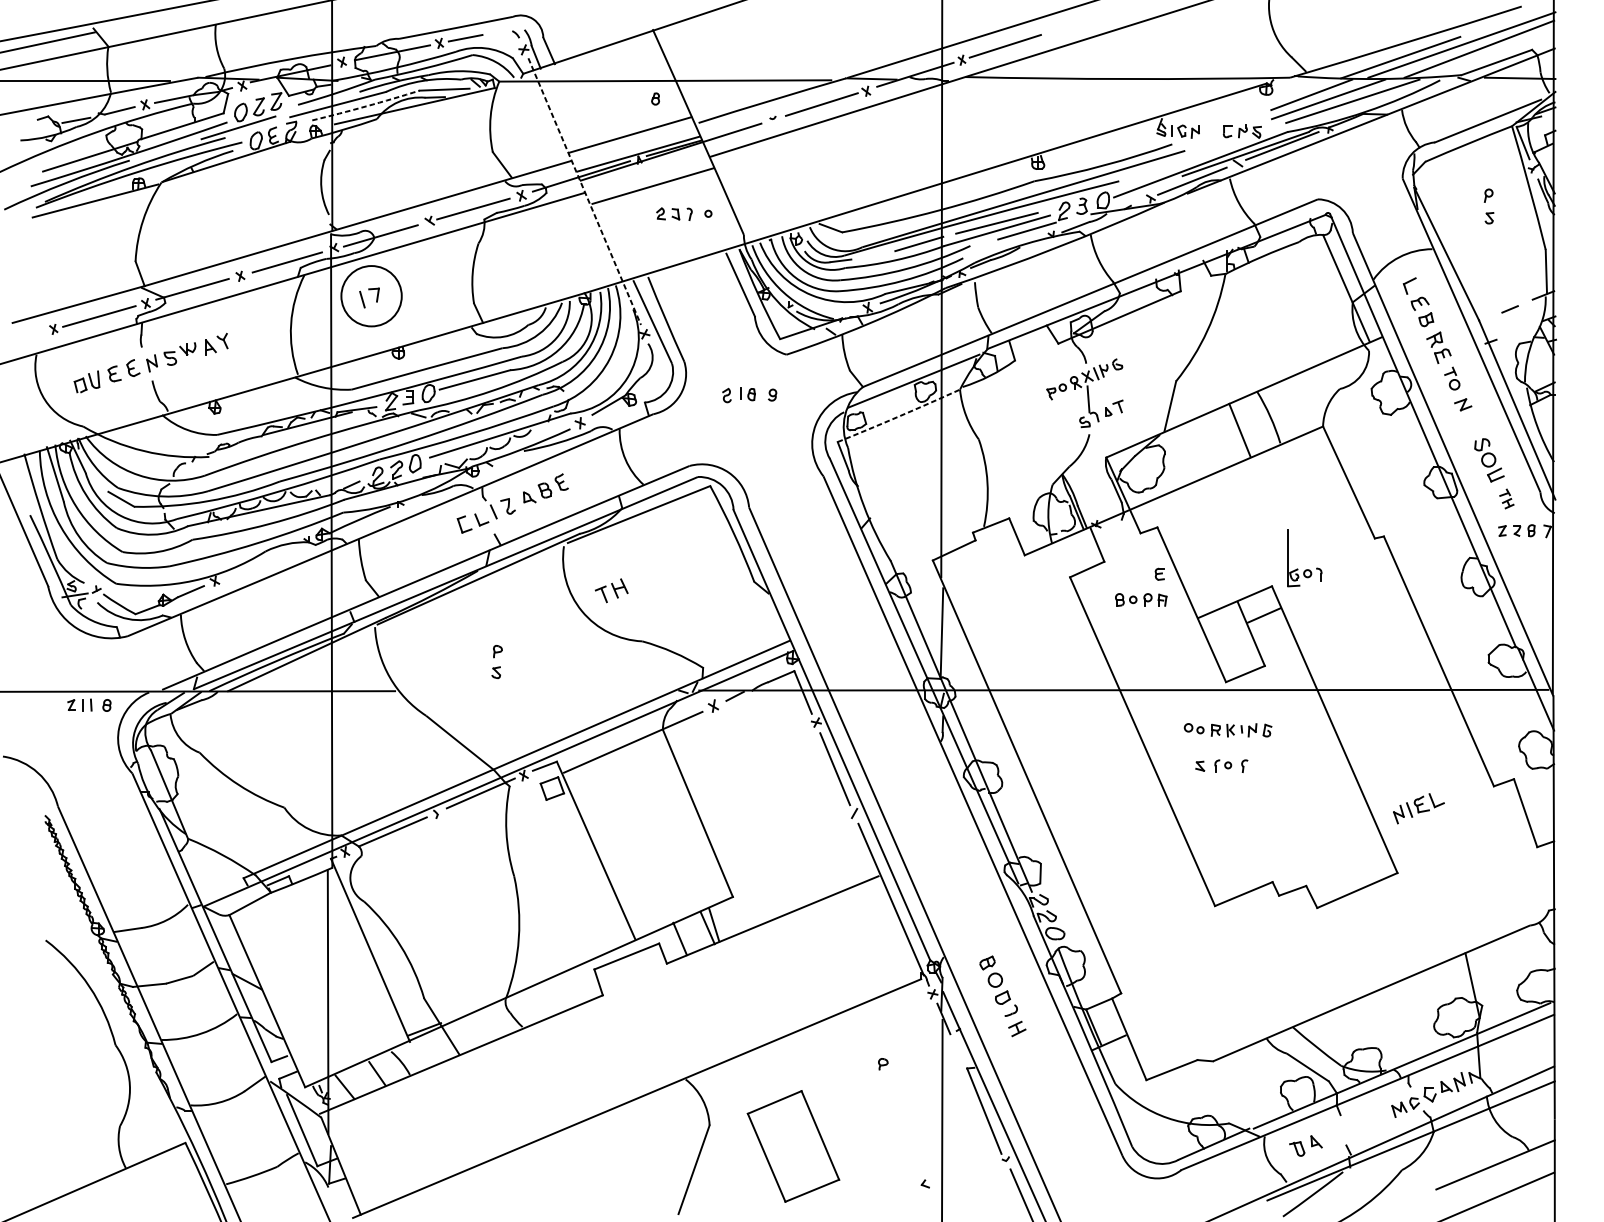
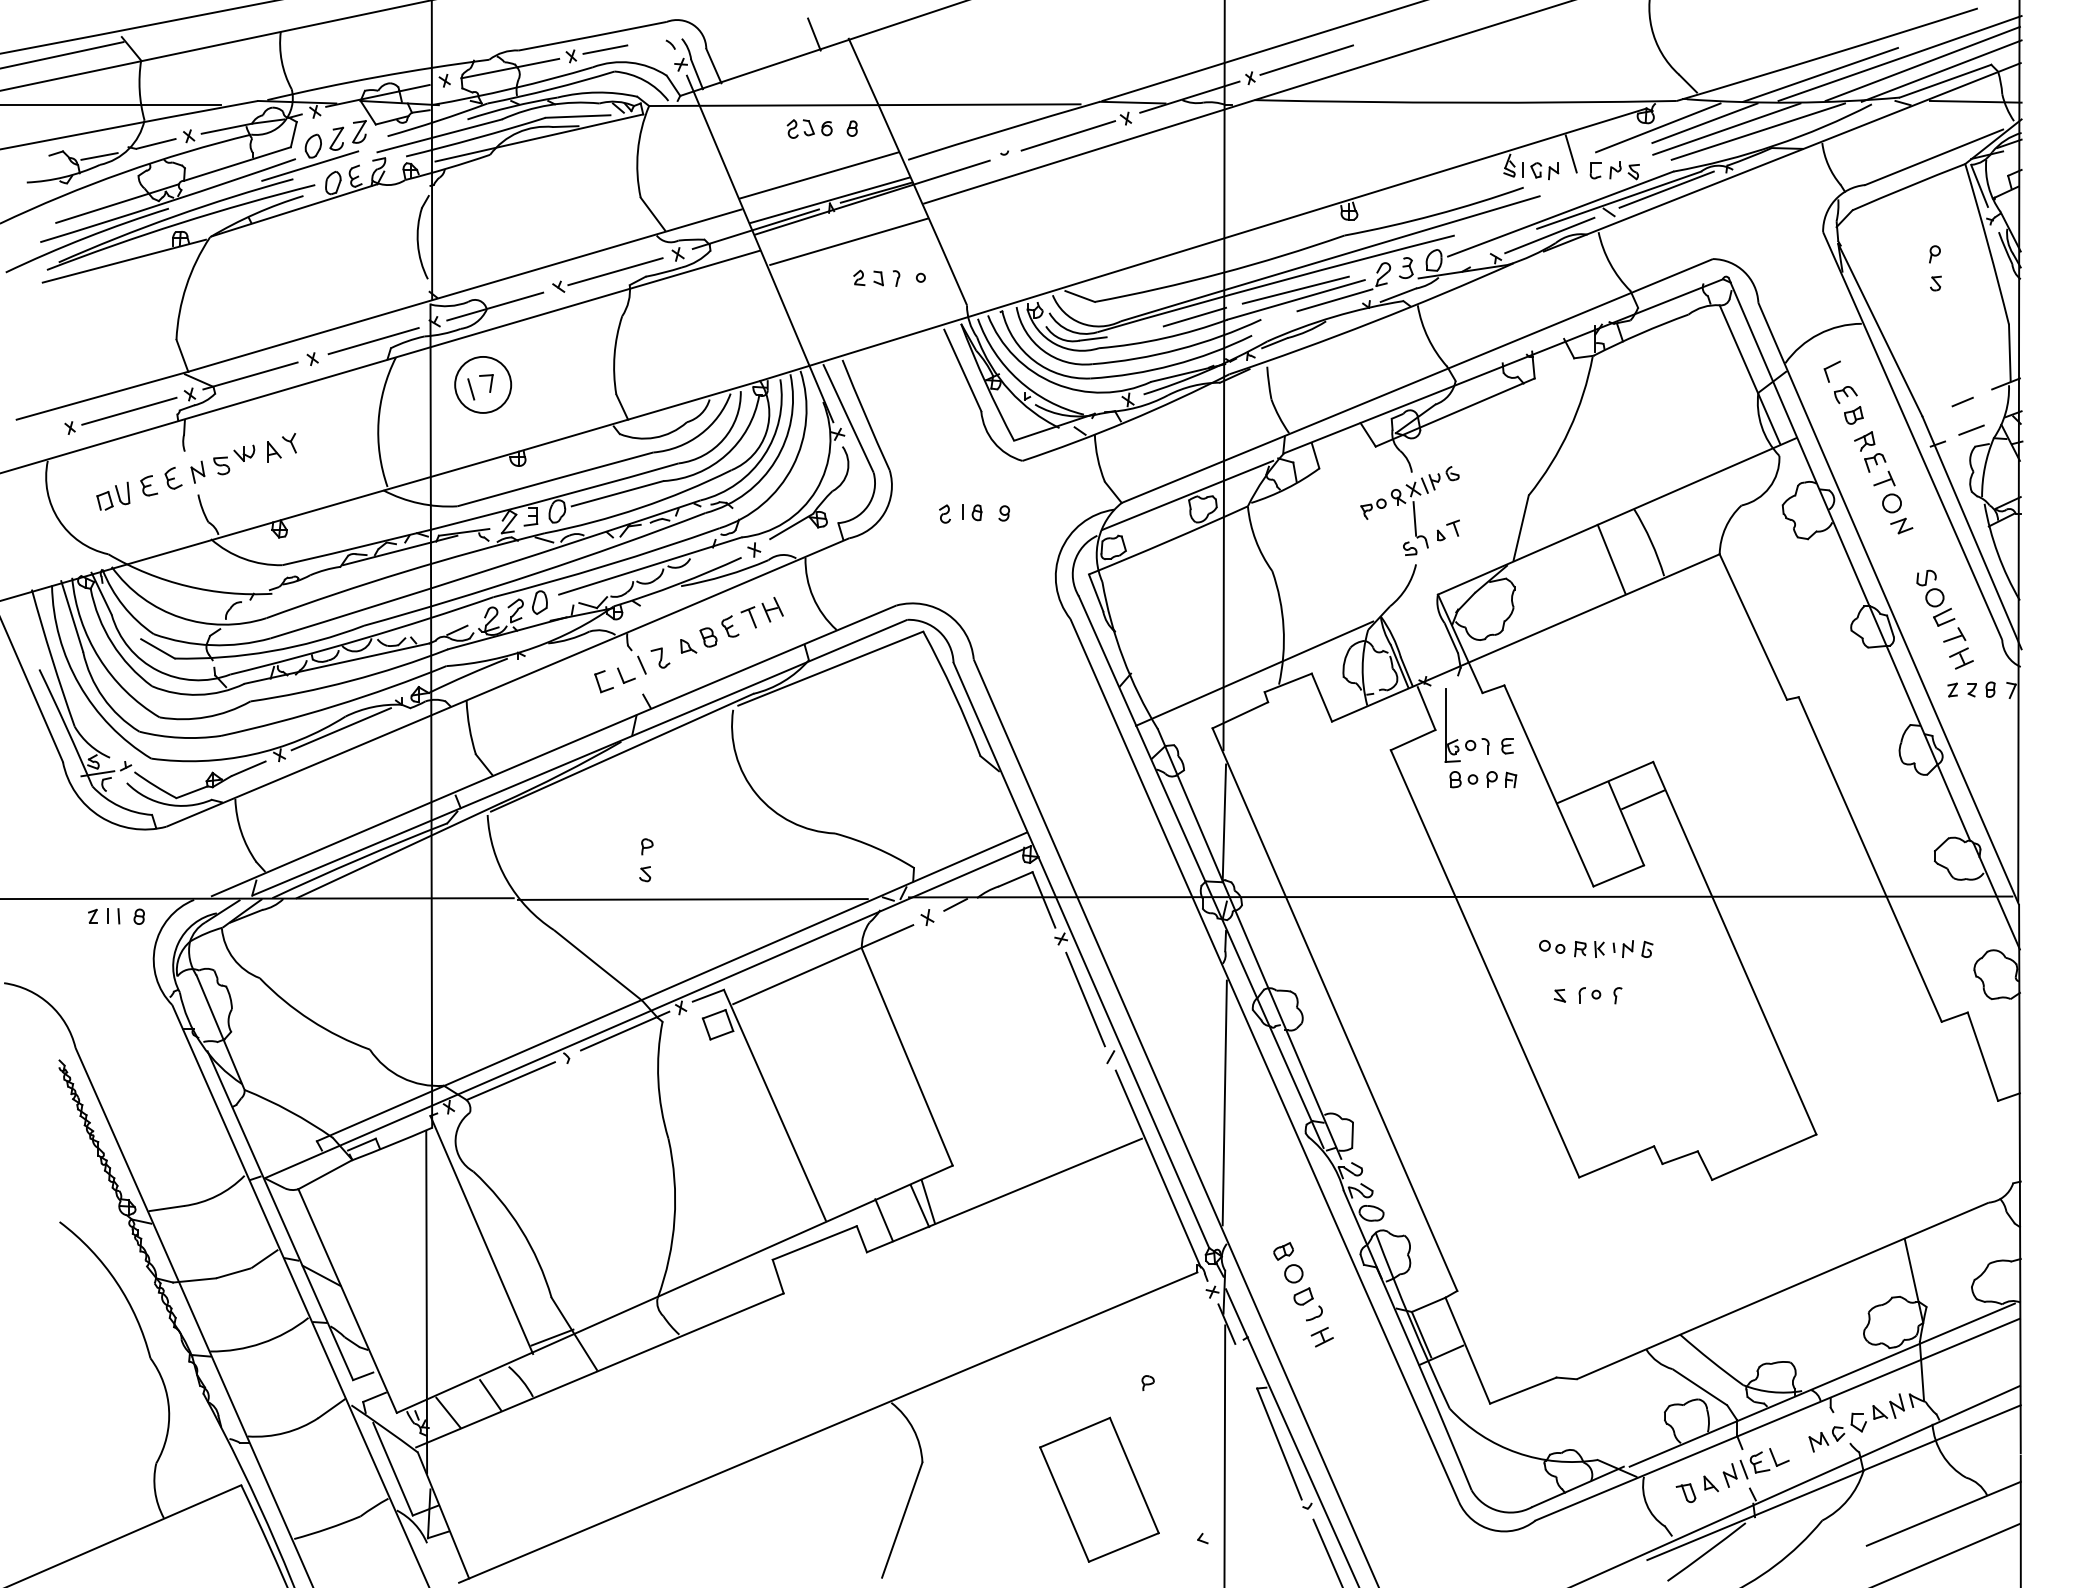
line: (626, 26) -> (814, 34), added
line: (1493, 54) -> (1941, 70), added
part: (622, 98) -> (809, 128), added
line: (1276, 98) -> (1658, 127), added
arc: (366, 106) -> (476, 138), dashed -> solid
line: (1208, 118) -> (1570, 153), added
line: (585, 192) -> (760, 249), dashed -> solid
circle: (371, 295) -> (483, 384), size x0.71
line: (1516, 330) -> (1971, 429), added
part: (1452, 378) -> (1887, 491), size x1.43
arc: (898, 416) -> (1168, 541), dashed -> solid
part: (1506, 499) -> (1958, 648), size x1.67
line: (965, 518) -> (1254, 673), added
line: (261, 561) -> (340, 729), added
part: (1305, 569) -> (1467, 740), moved
part: (611, 590) -> (761, 612), moved
line: (532, 692) -> (692, 899), added
part: (1418, 808) -> (1755, 1467), moved
line: (942, 848) -> (1224, 1102), added
part: (793, 1146) -> (1099, 1489), moved

